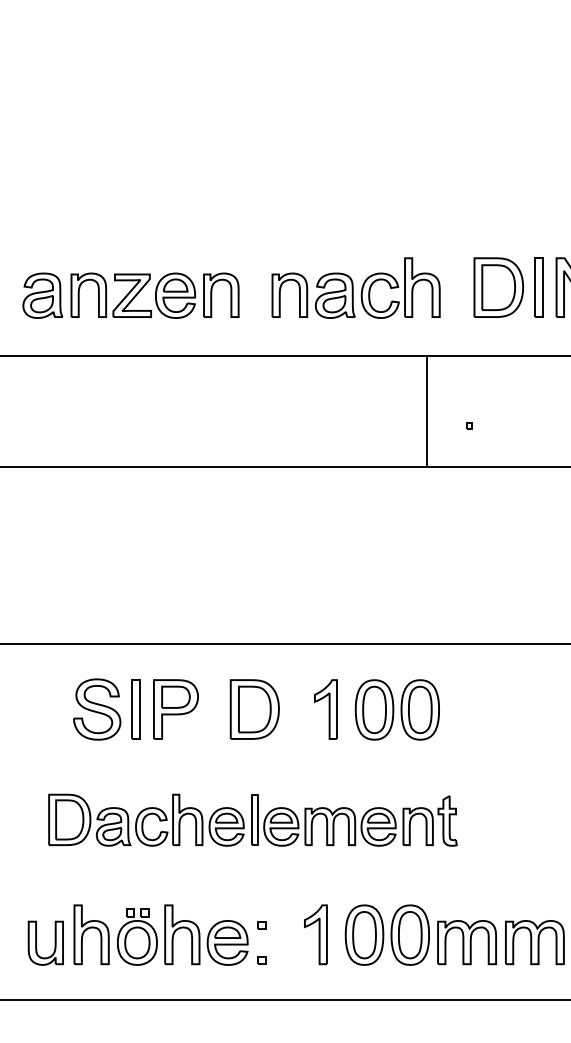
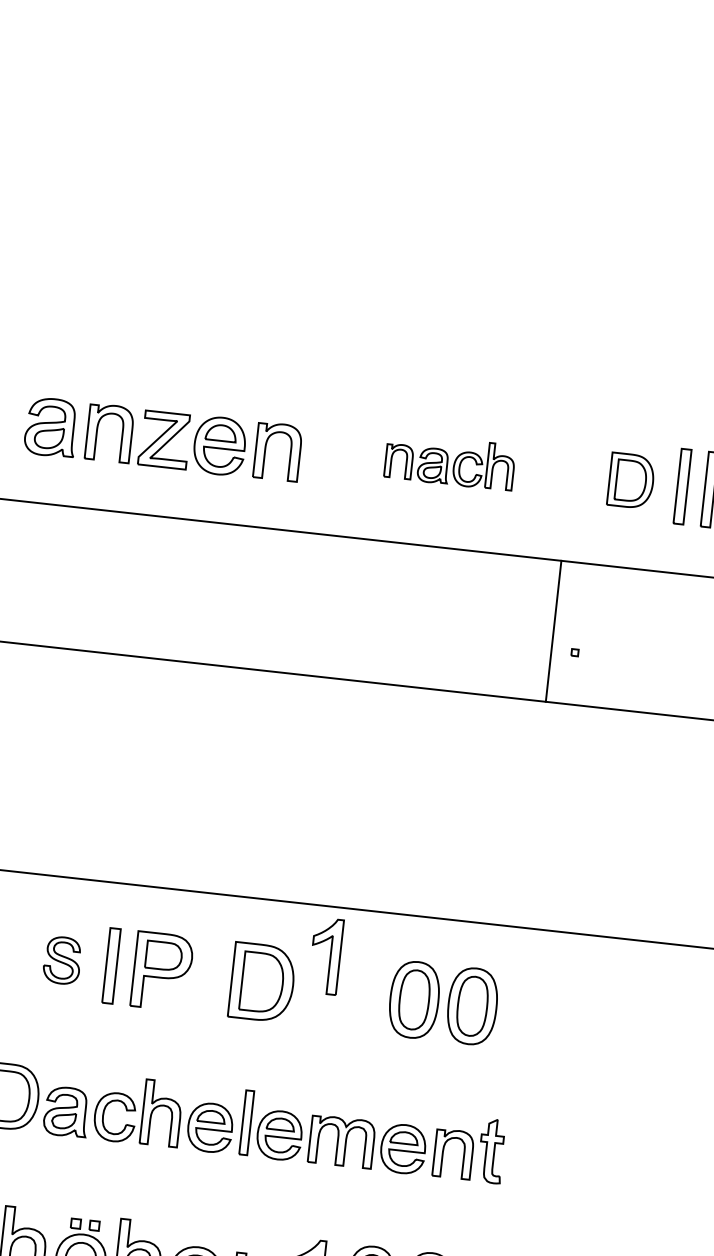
part: (355, 287) -> (449, 460), size x0.6
part: (498, 287) -> (631, 480), size x0.7
line: (427, 410) -> (554, 630), moved
part: (97, 709) -> (62, 960), size x0.6
part: (325, 709) -> (325, 956), moved

